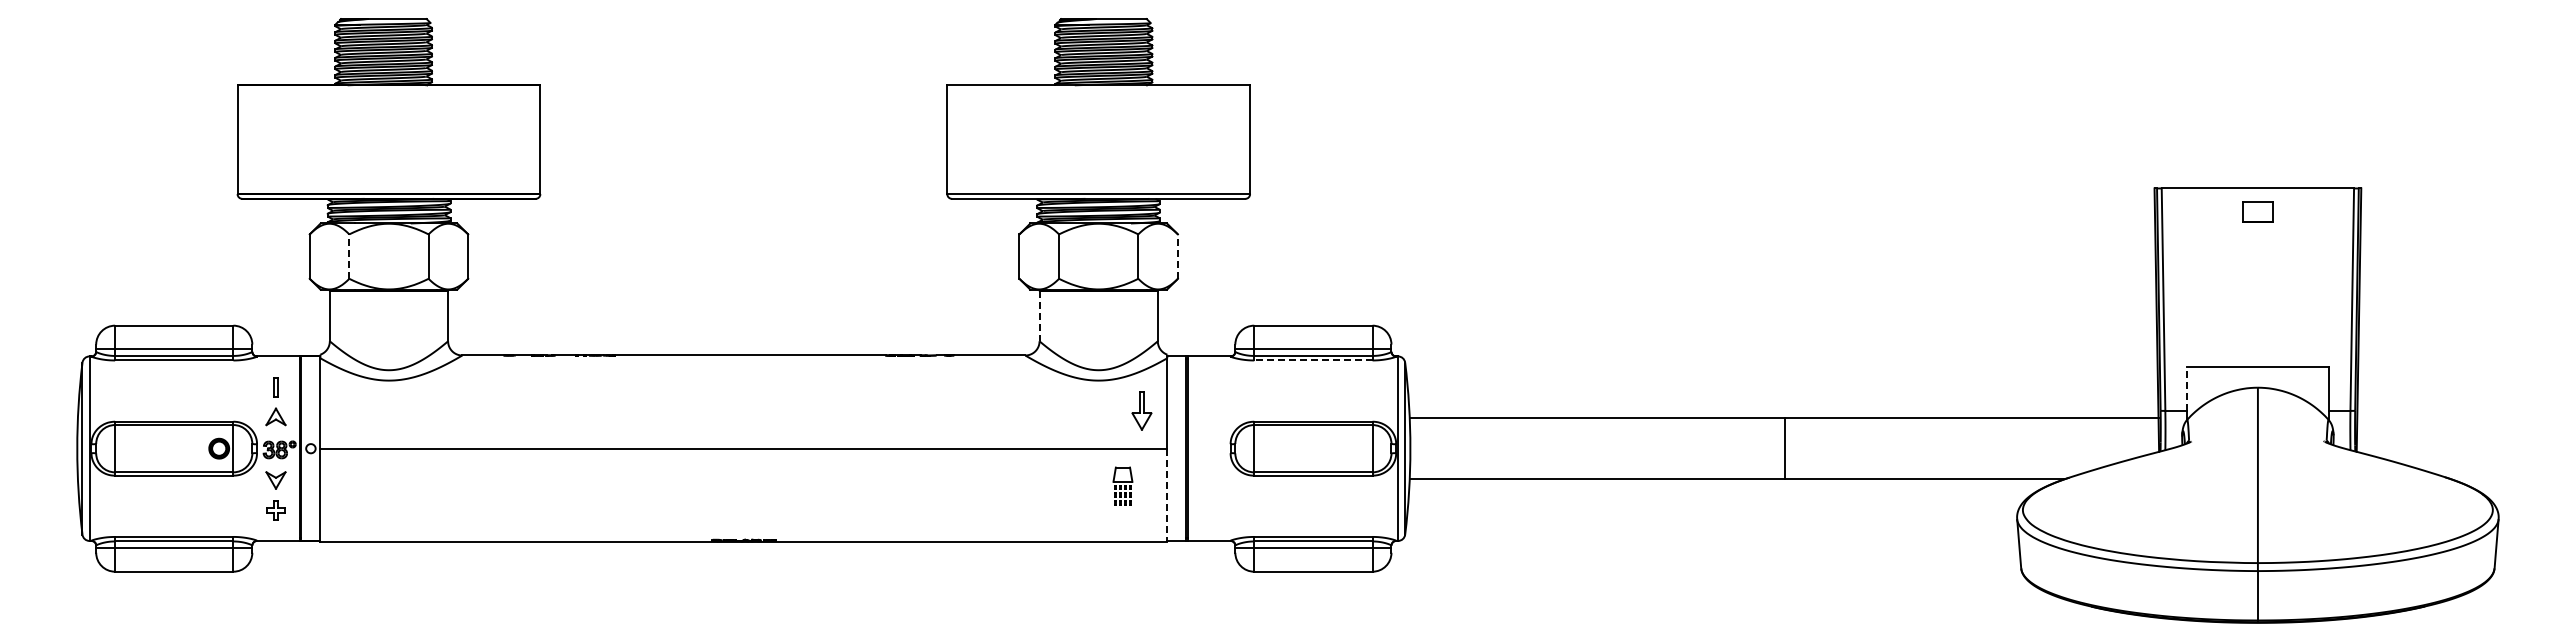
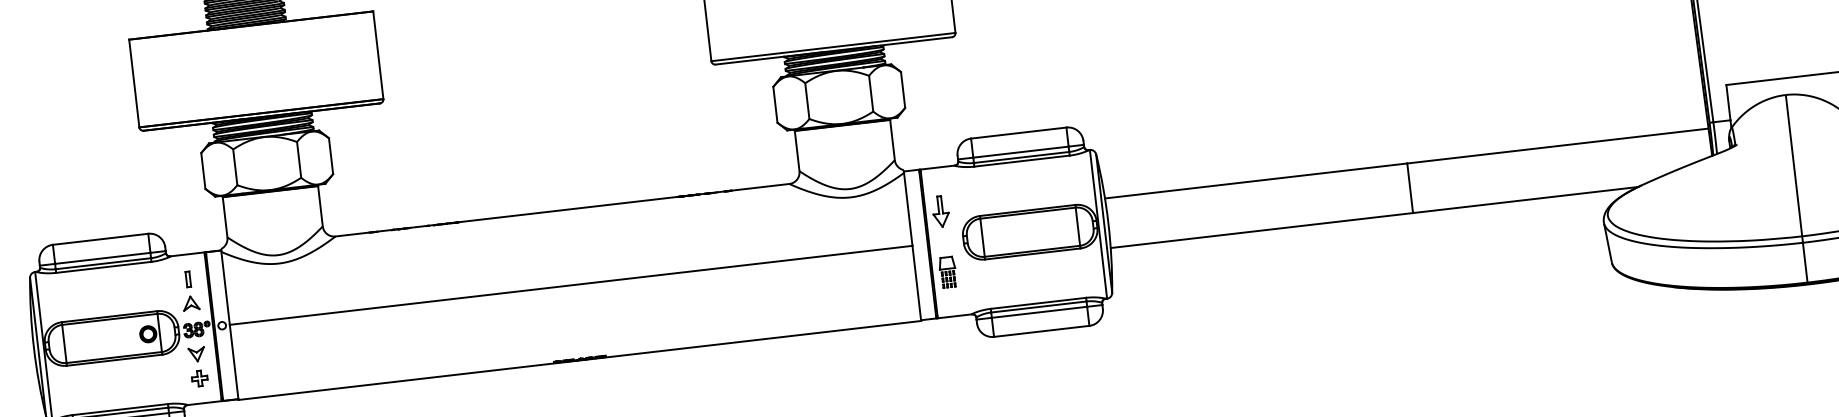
line: (349, 256) -> (235, 167), dashed -> solid
line: (1177, 256) -> (902, 89), dashed -> solid
line: (1039, 316) -> (797, 151), dashed -> solid
line: (1312, 360) -> (1021, 161), dashed -> solid
line: (2186, 388) -> (1728, 102), dashed -> solid
part: (1141, 410) -> (940, 211), moved
part: (1122, 485) -> (947, 271), moved
line: (1167, 495) -> (916, 283), dashed -> solid

